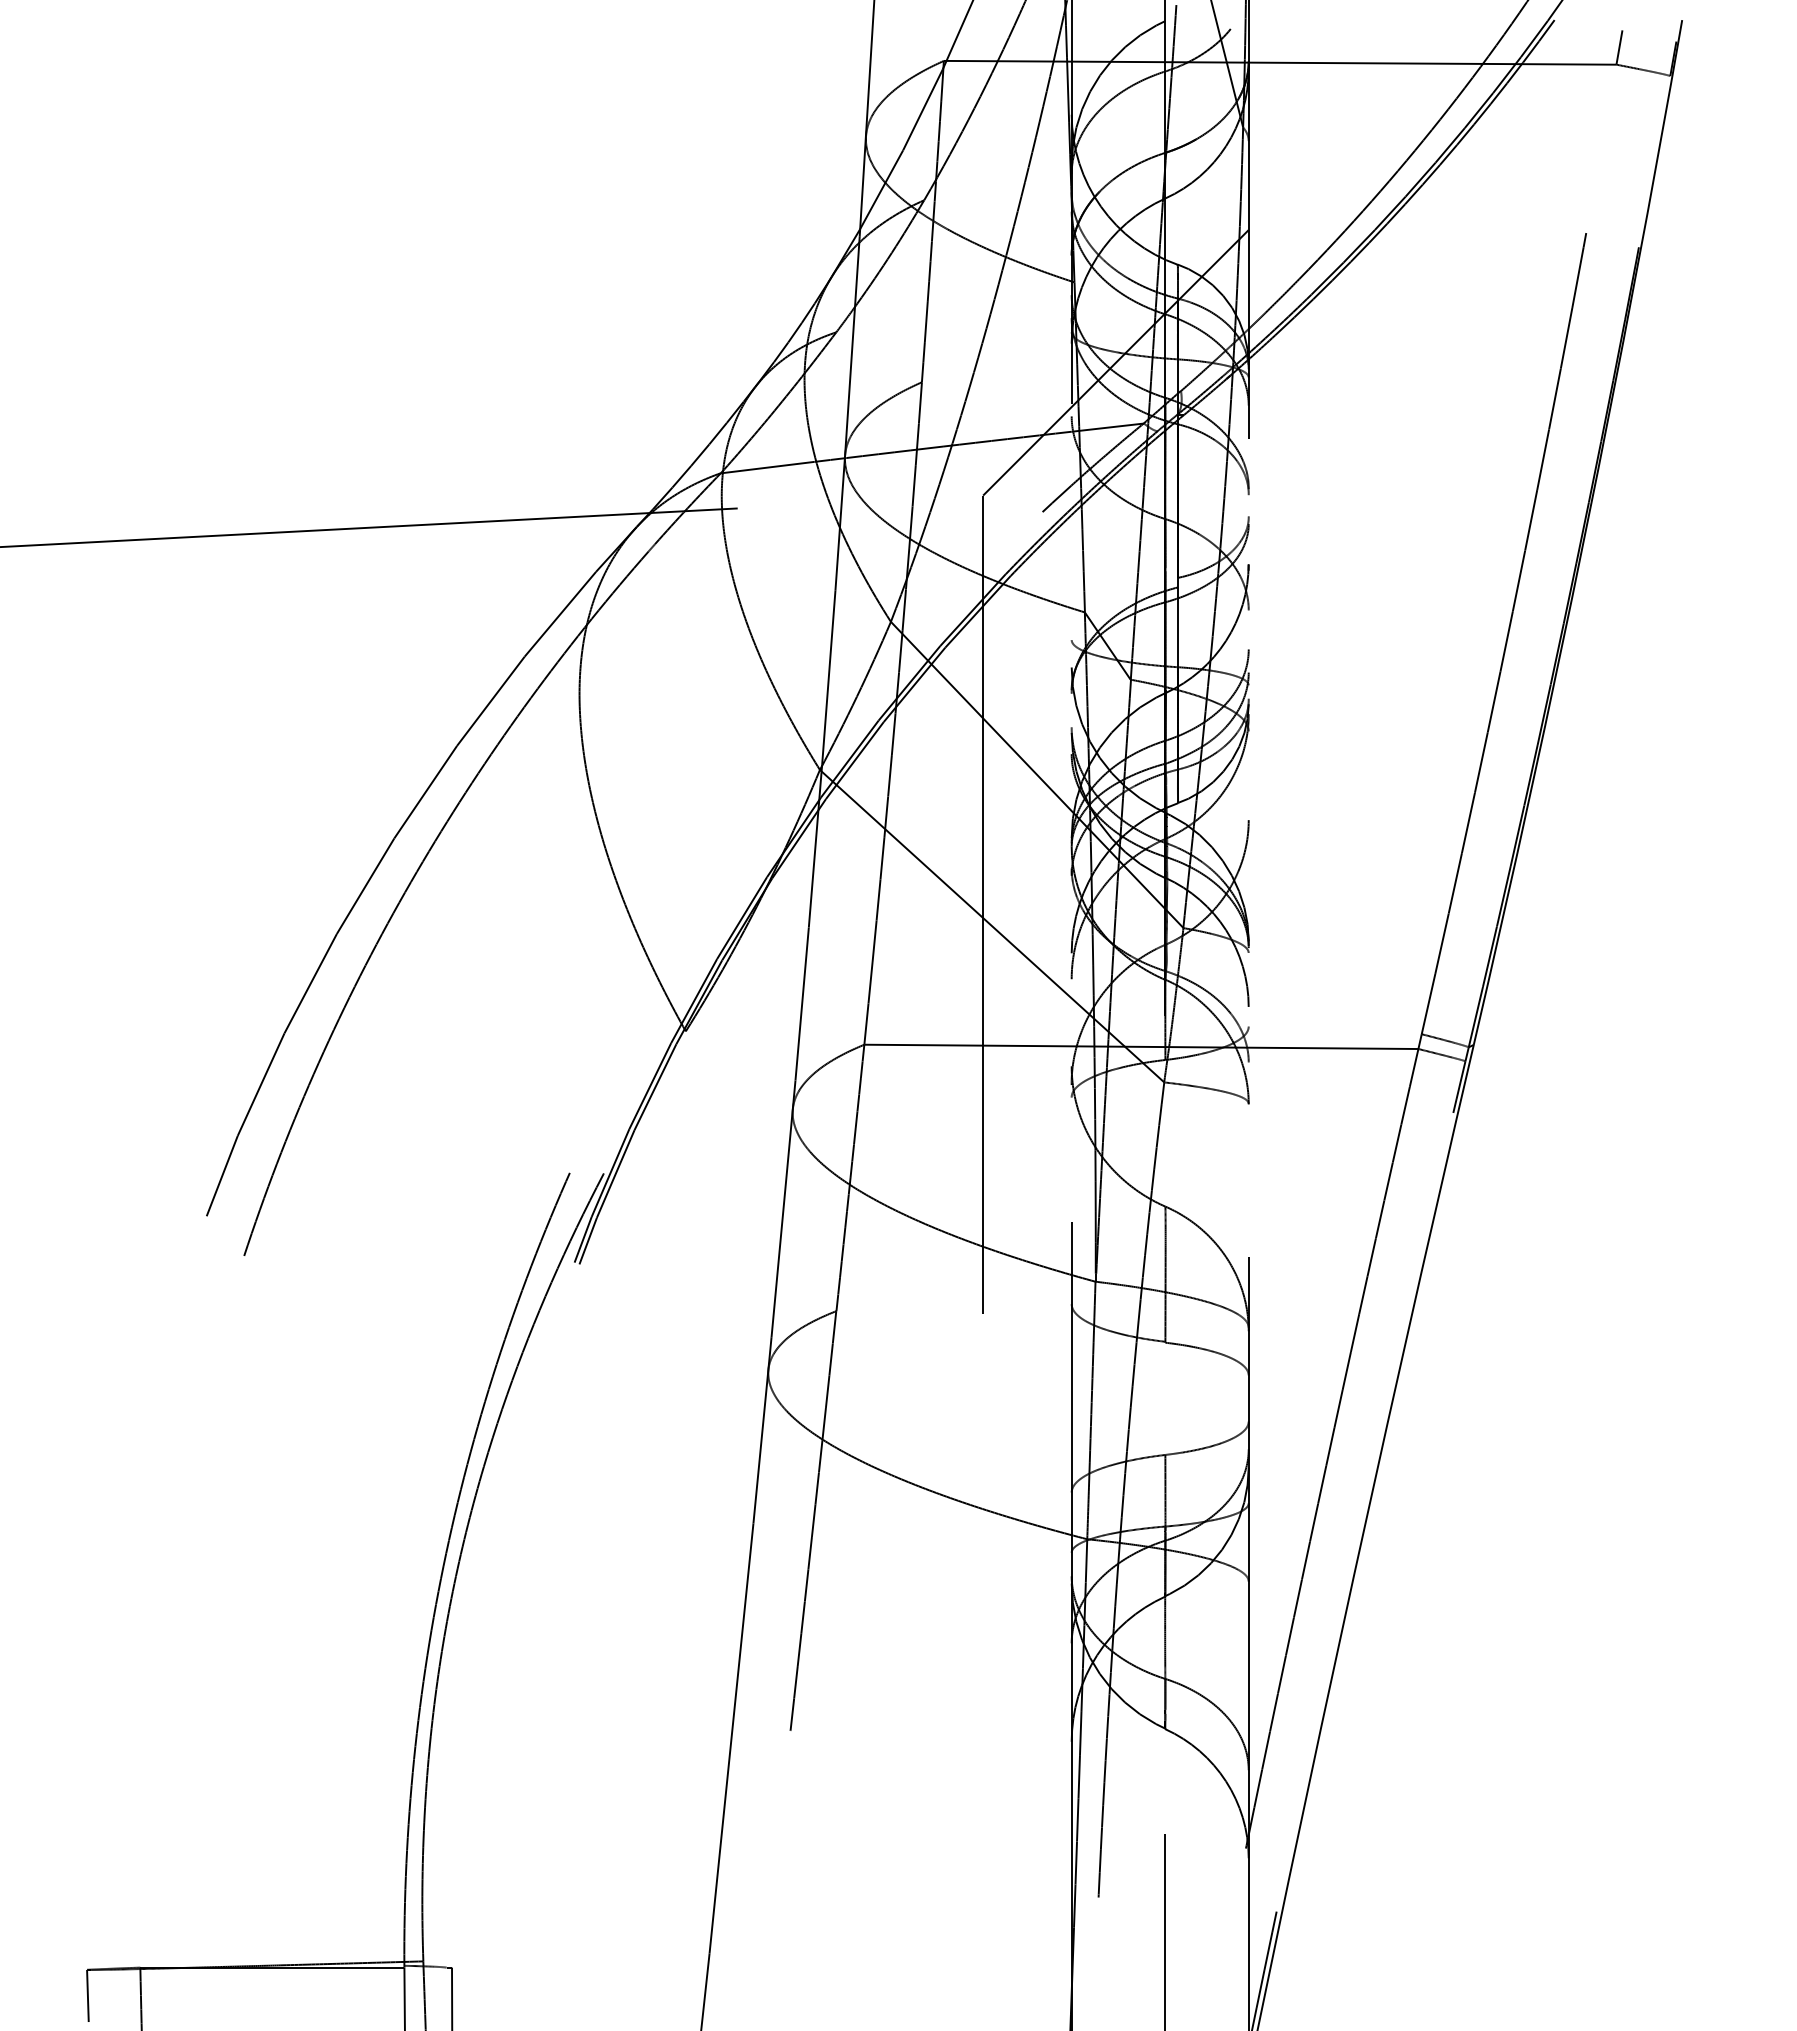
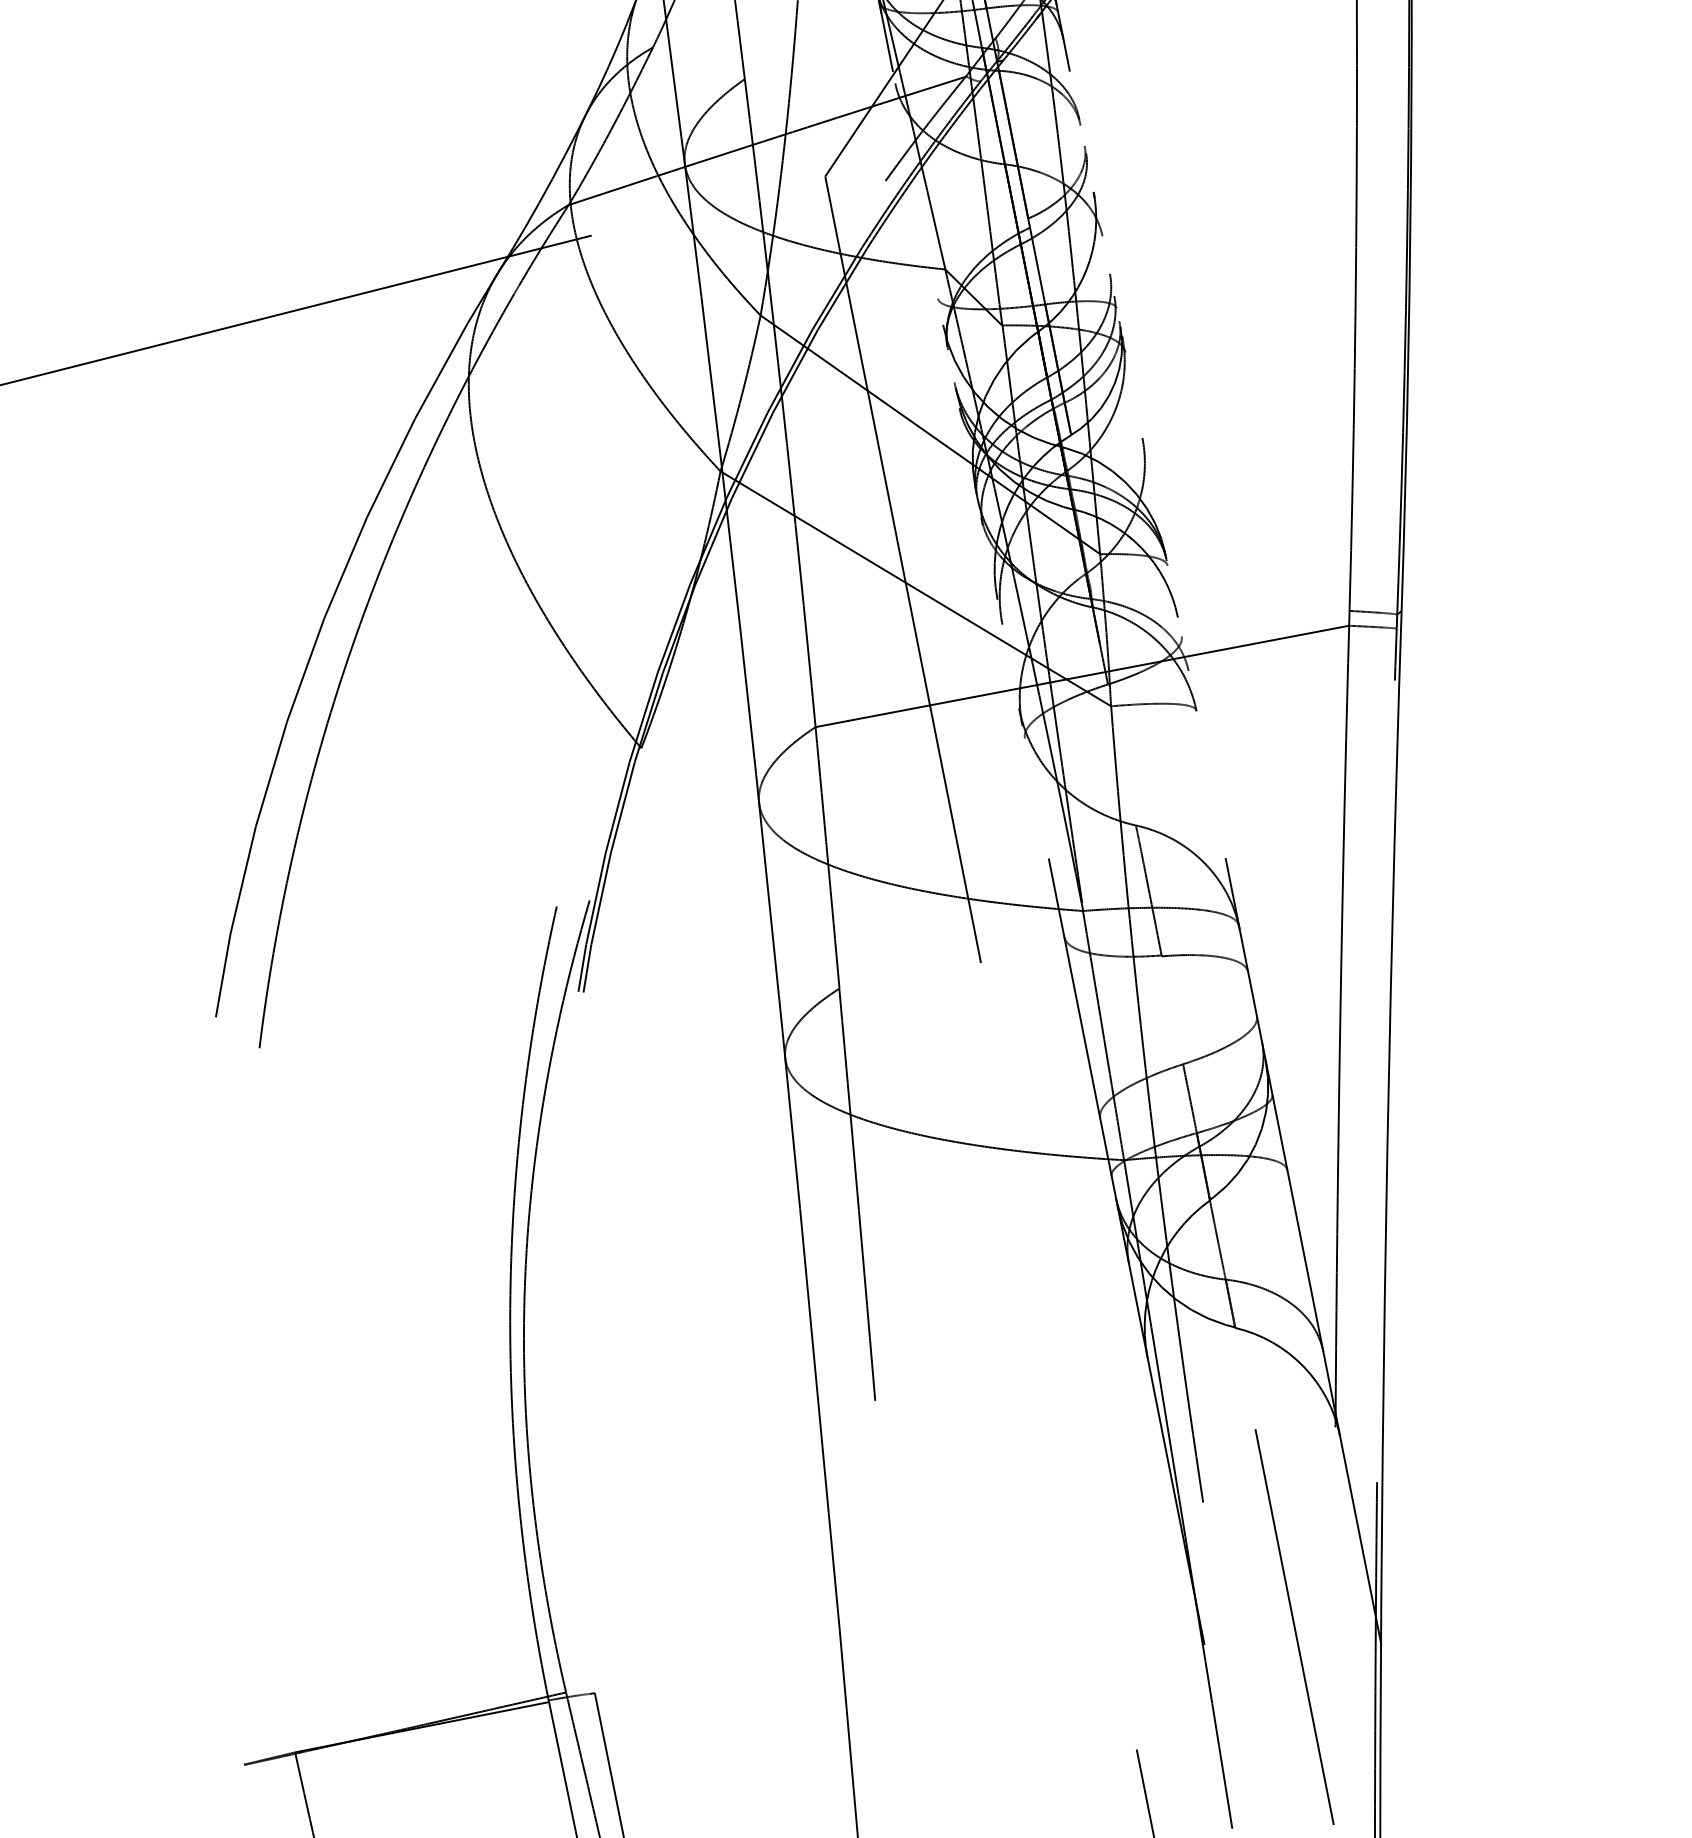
line: (87, 1995) -> (249, 1789), removed

